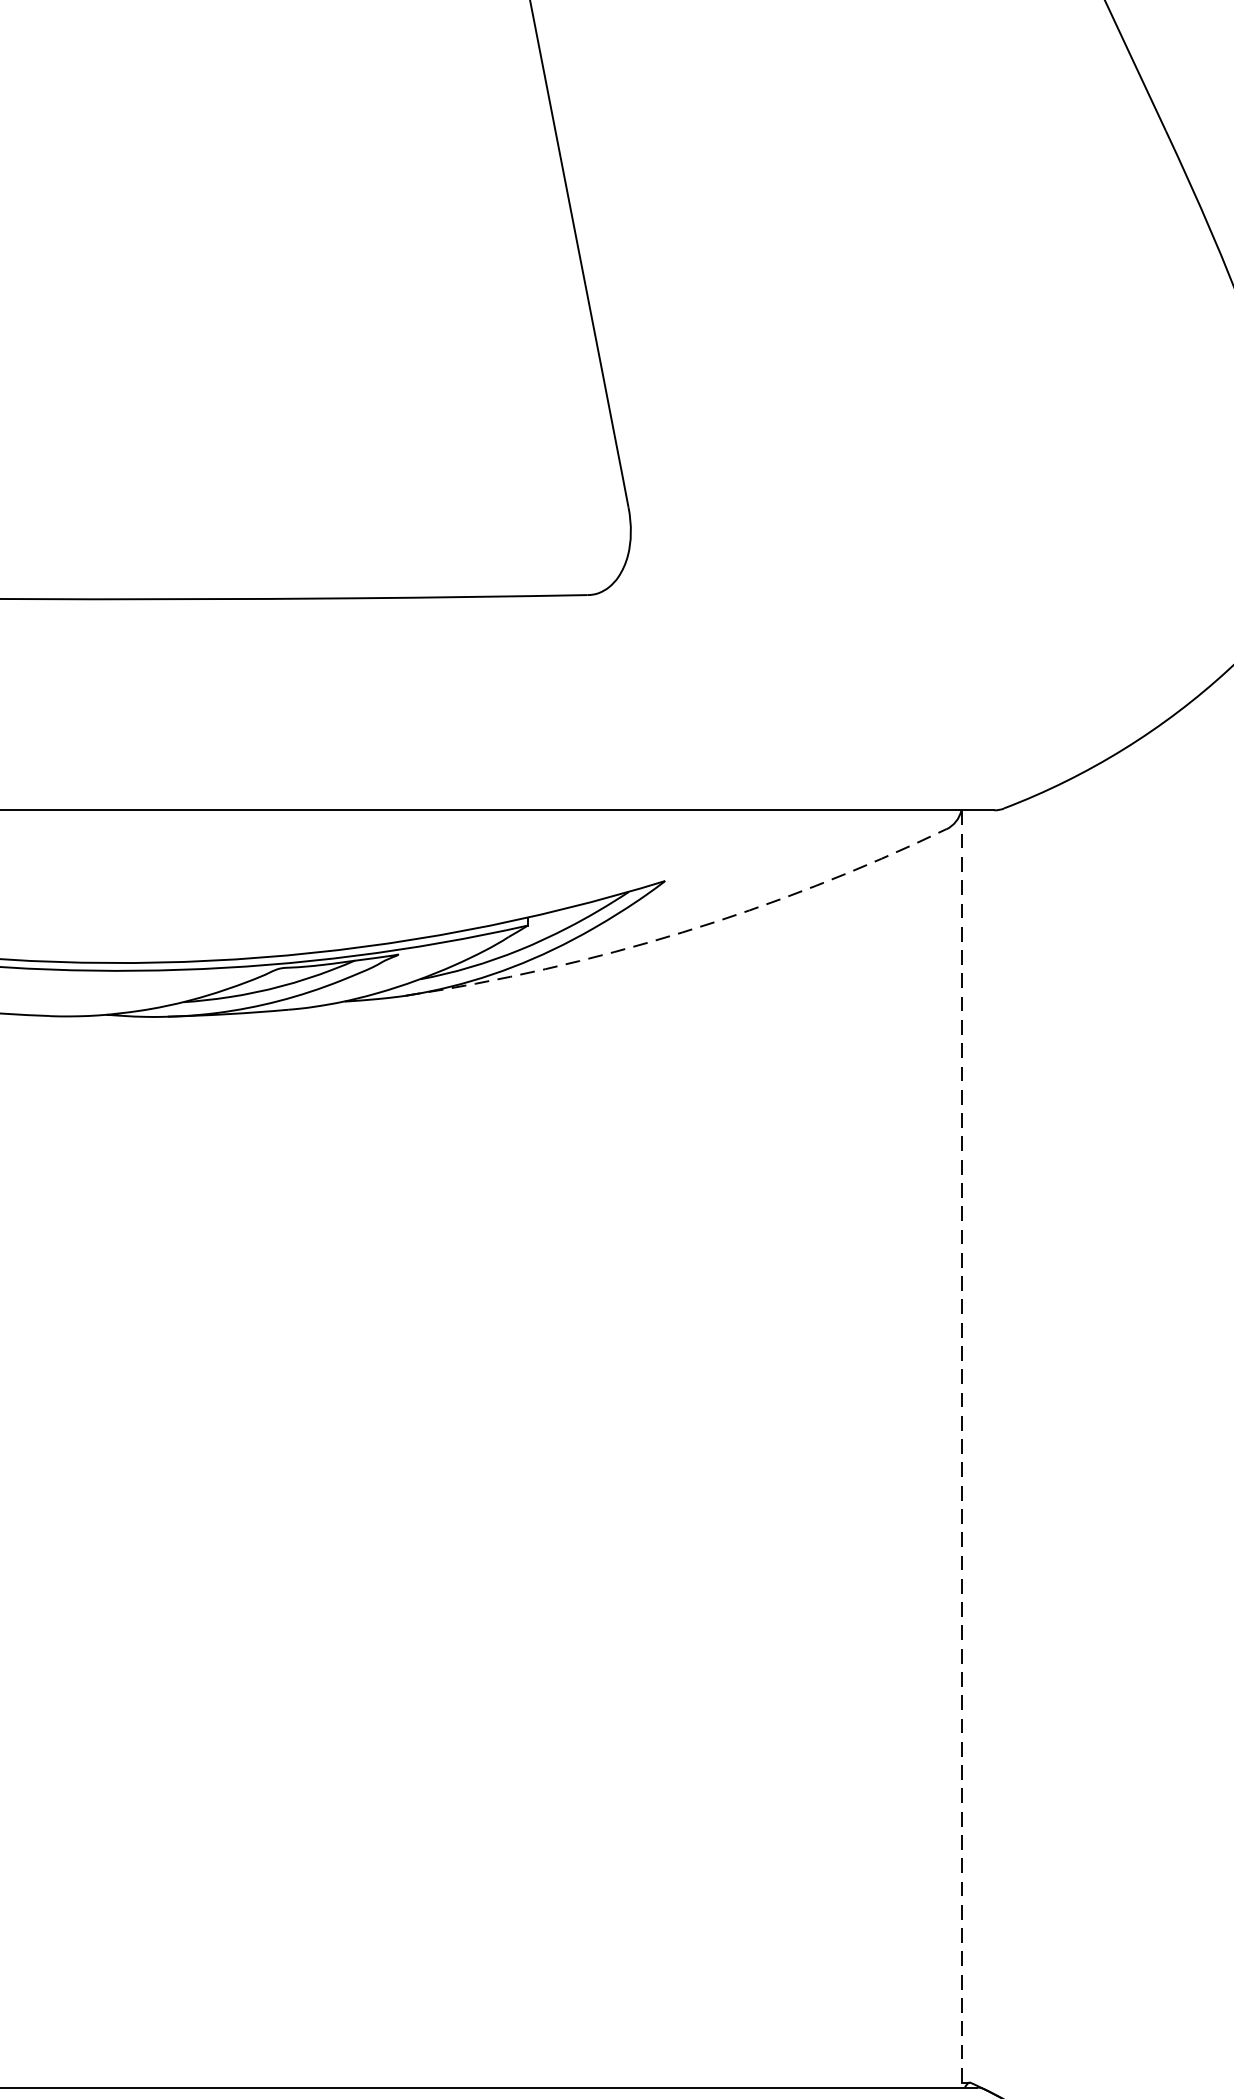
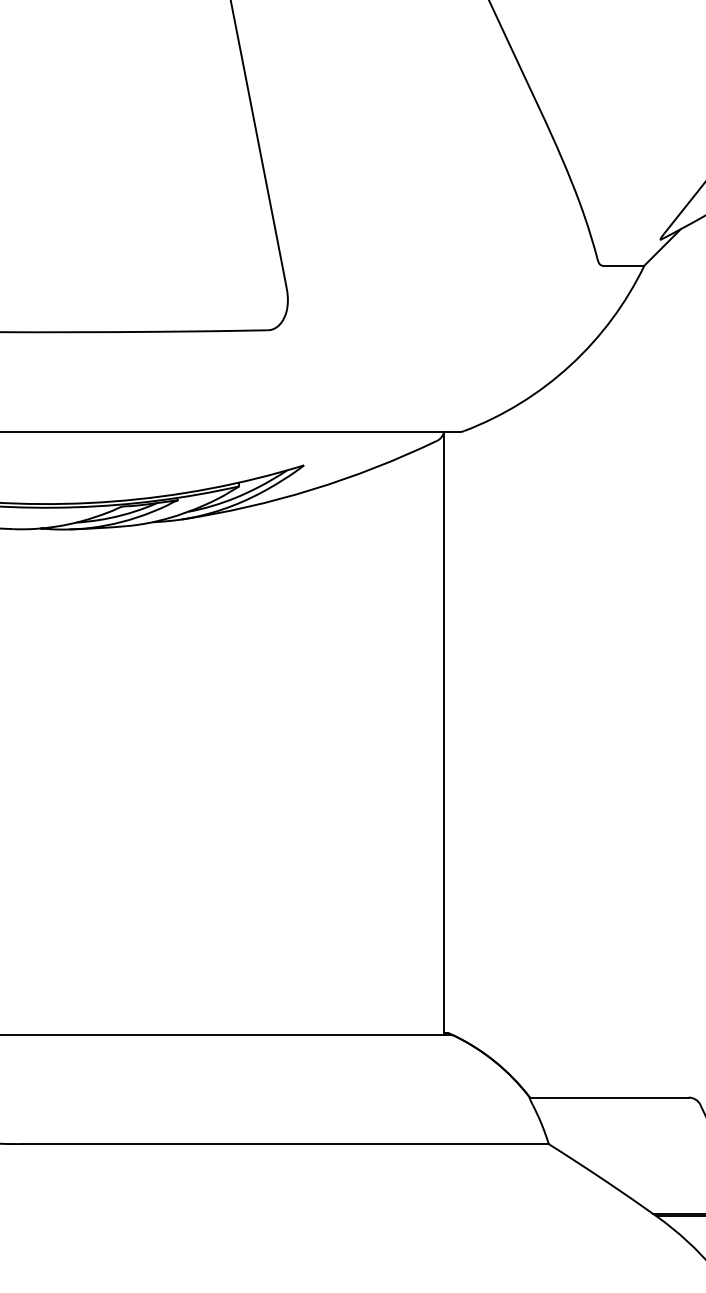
arc: (682, 932) -> (312, 489), dashed -> solid
line: (962, 1448) -> (444, 733), dashed -> solid

